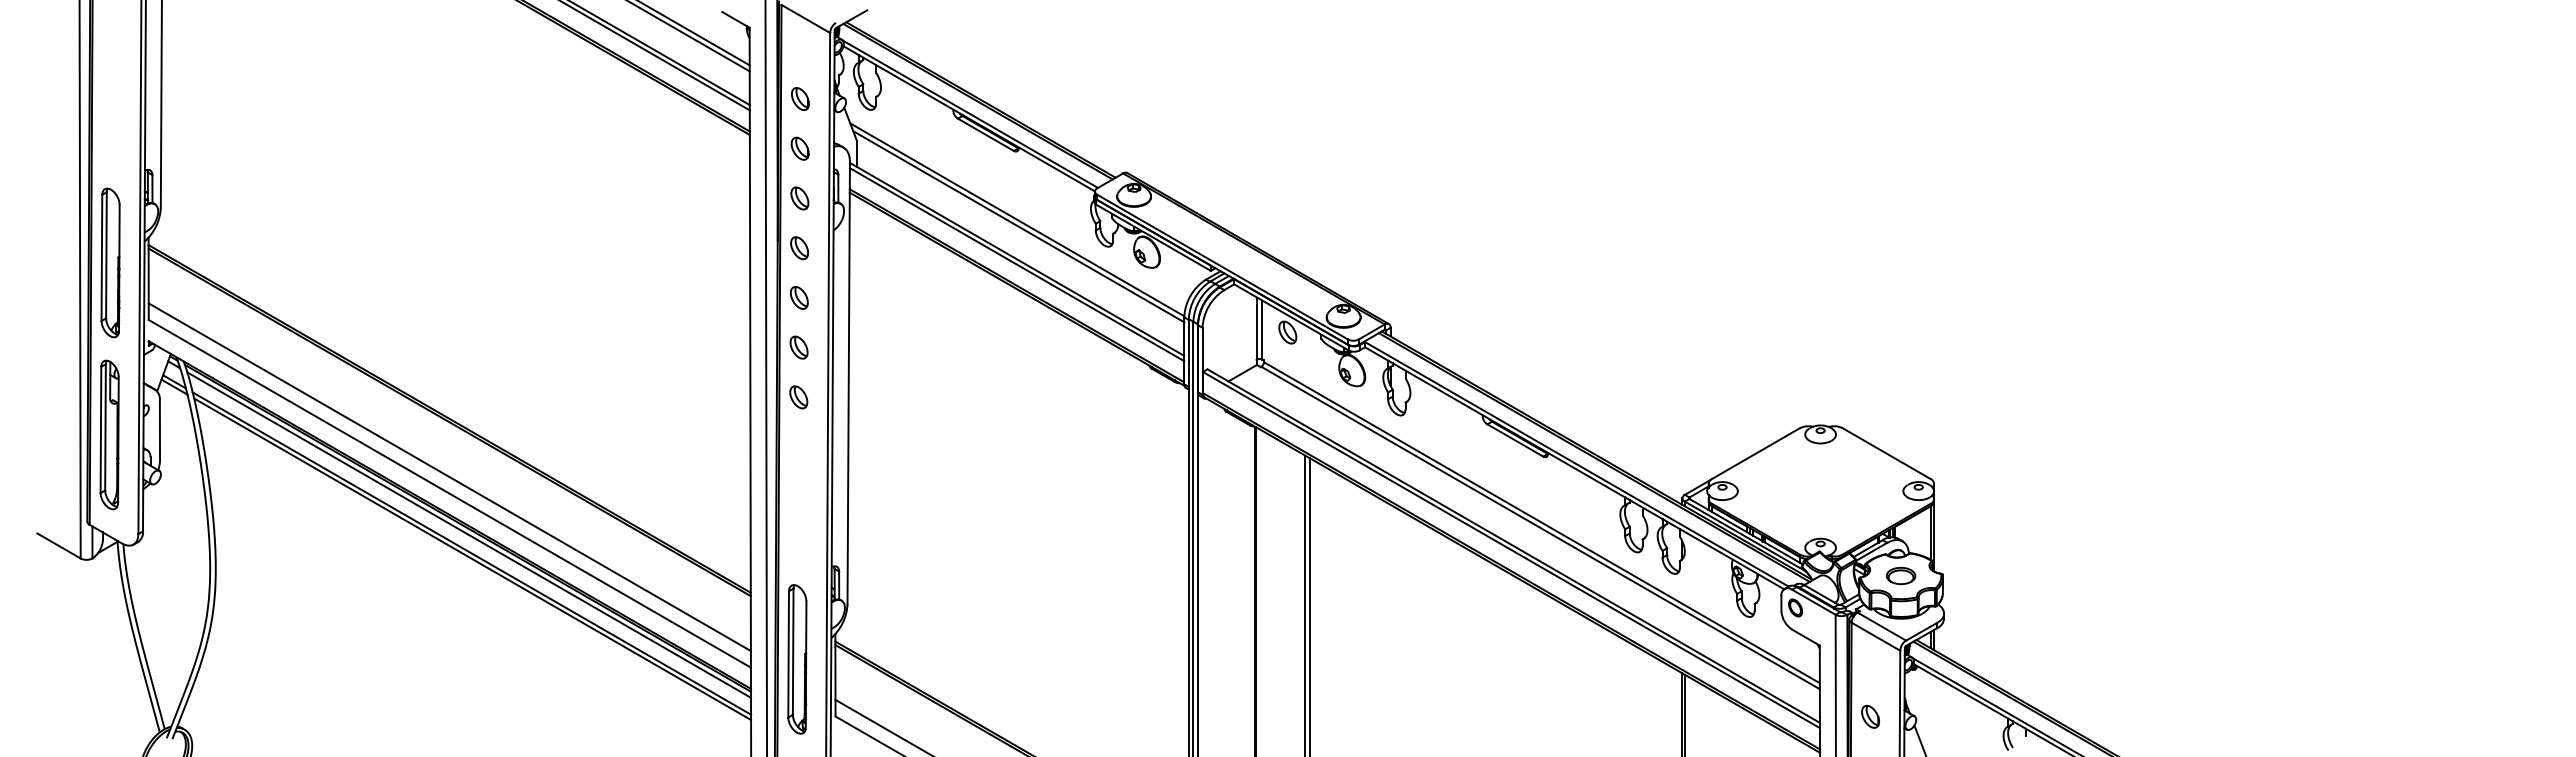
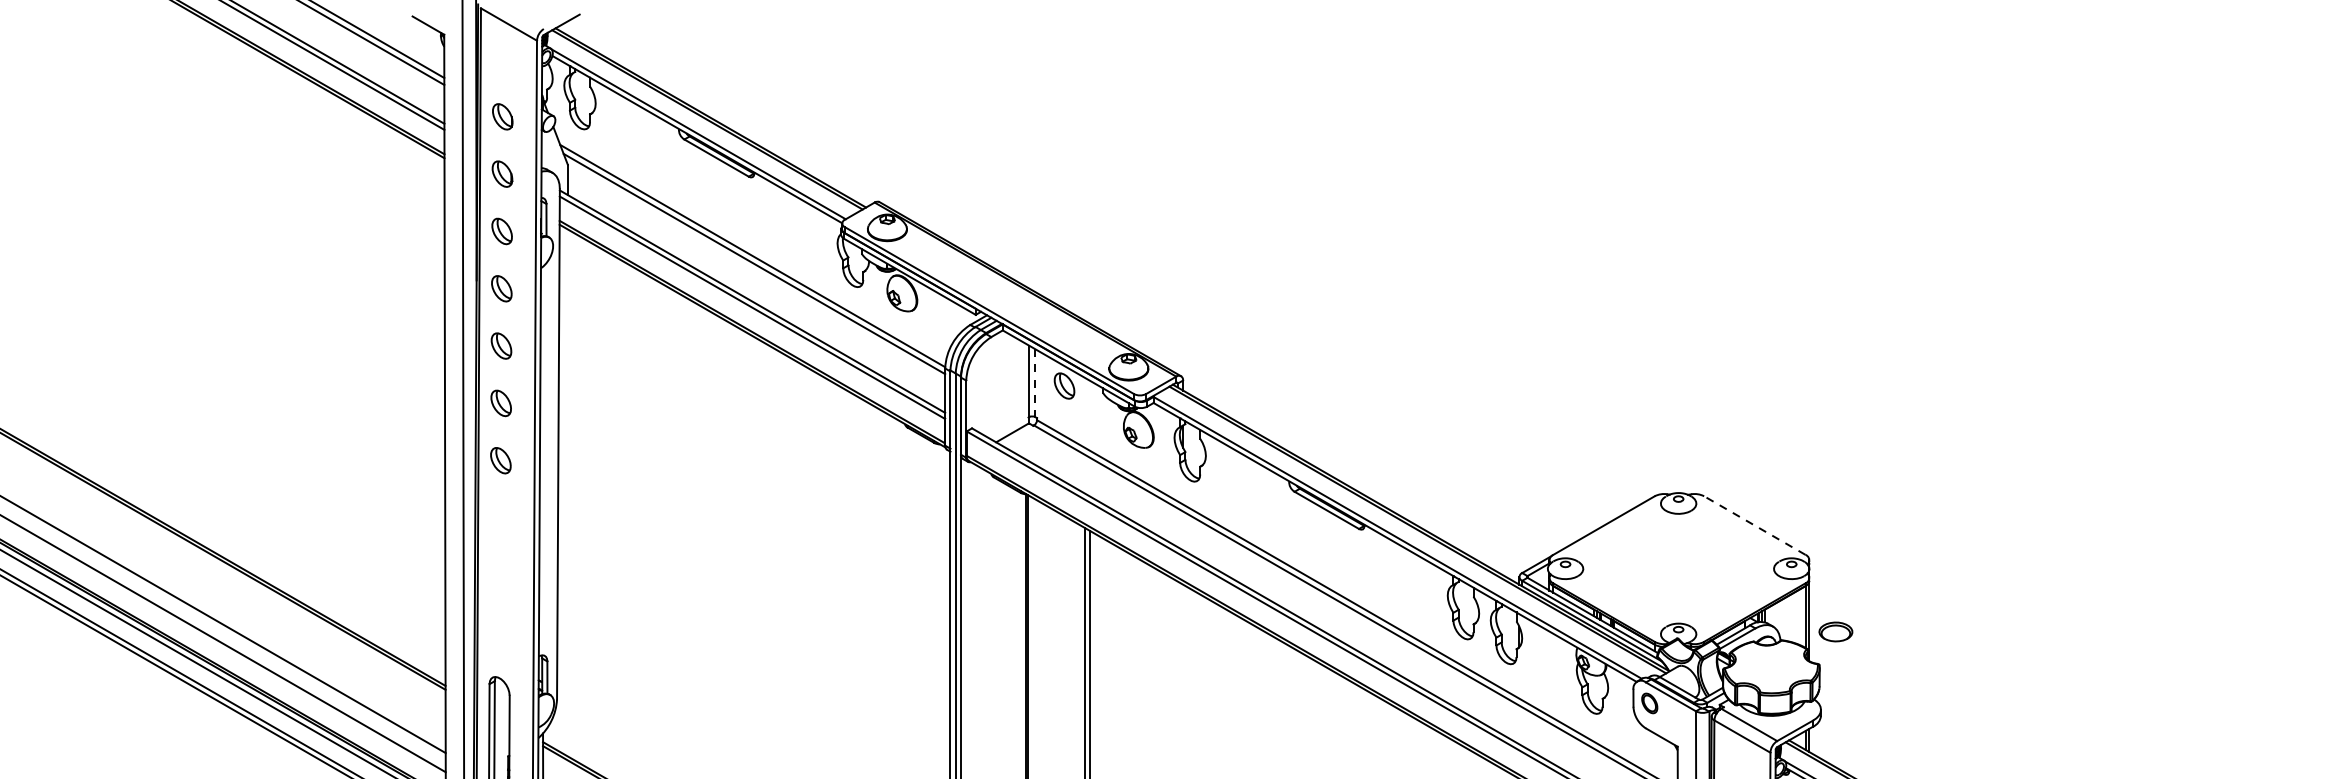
line: (1262, 330) -> (1035, 383), solid -> dashed
line: (1886, 453) -> (1754, 525), solid -> dashed
part: (1900, 575) -> (1835, 631), moved

